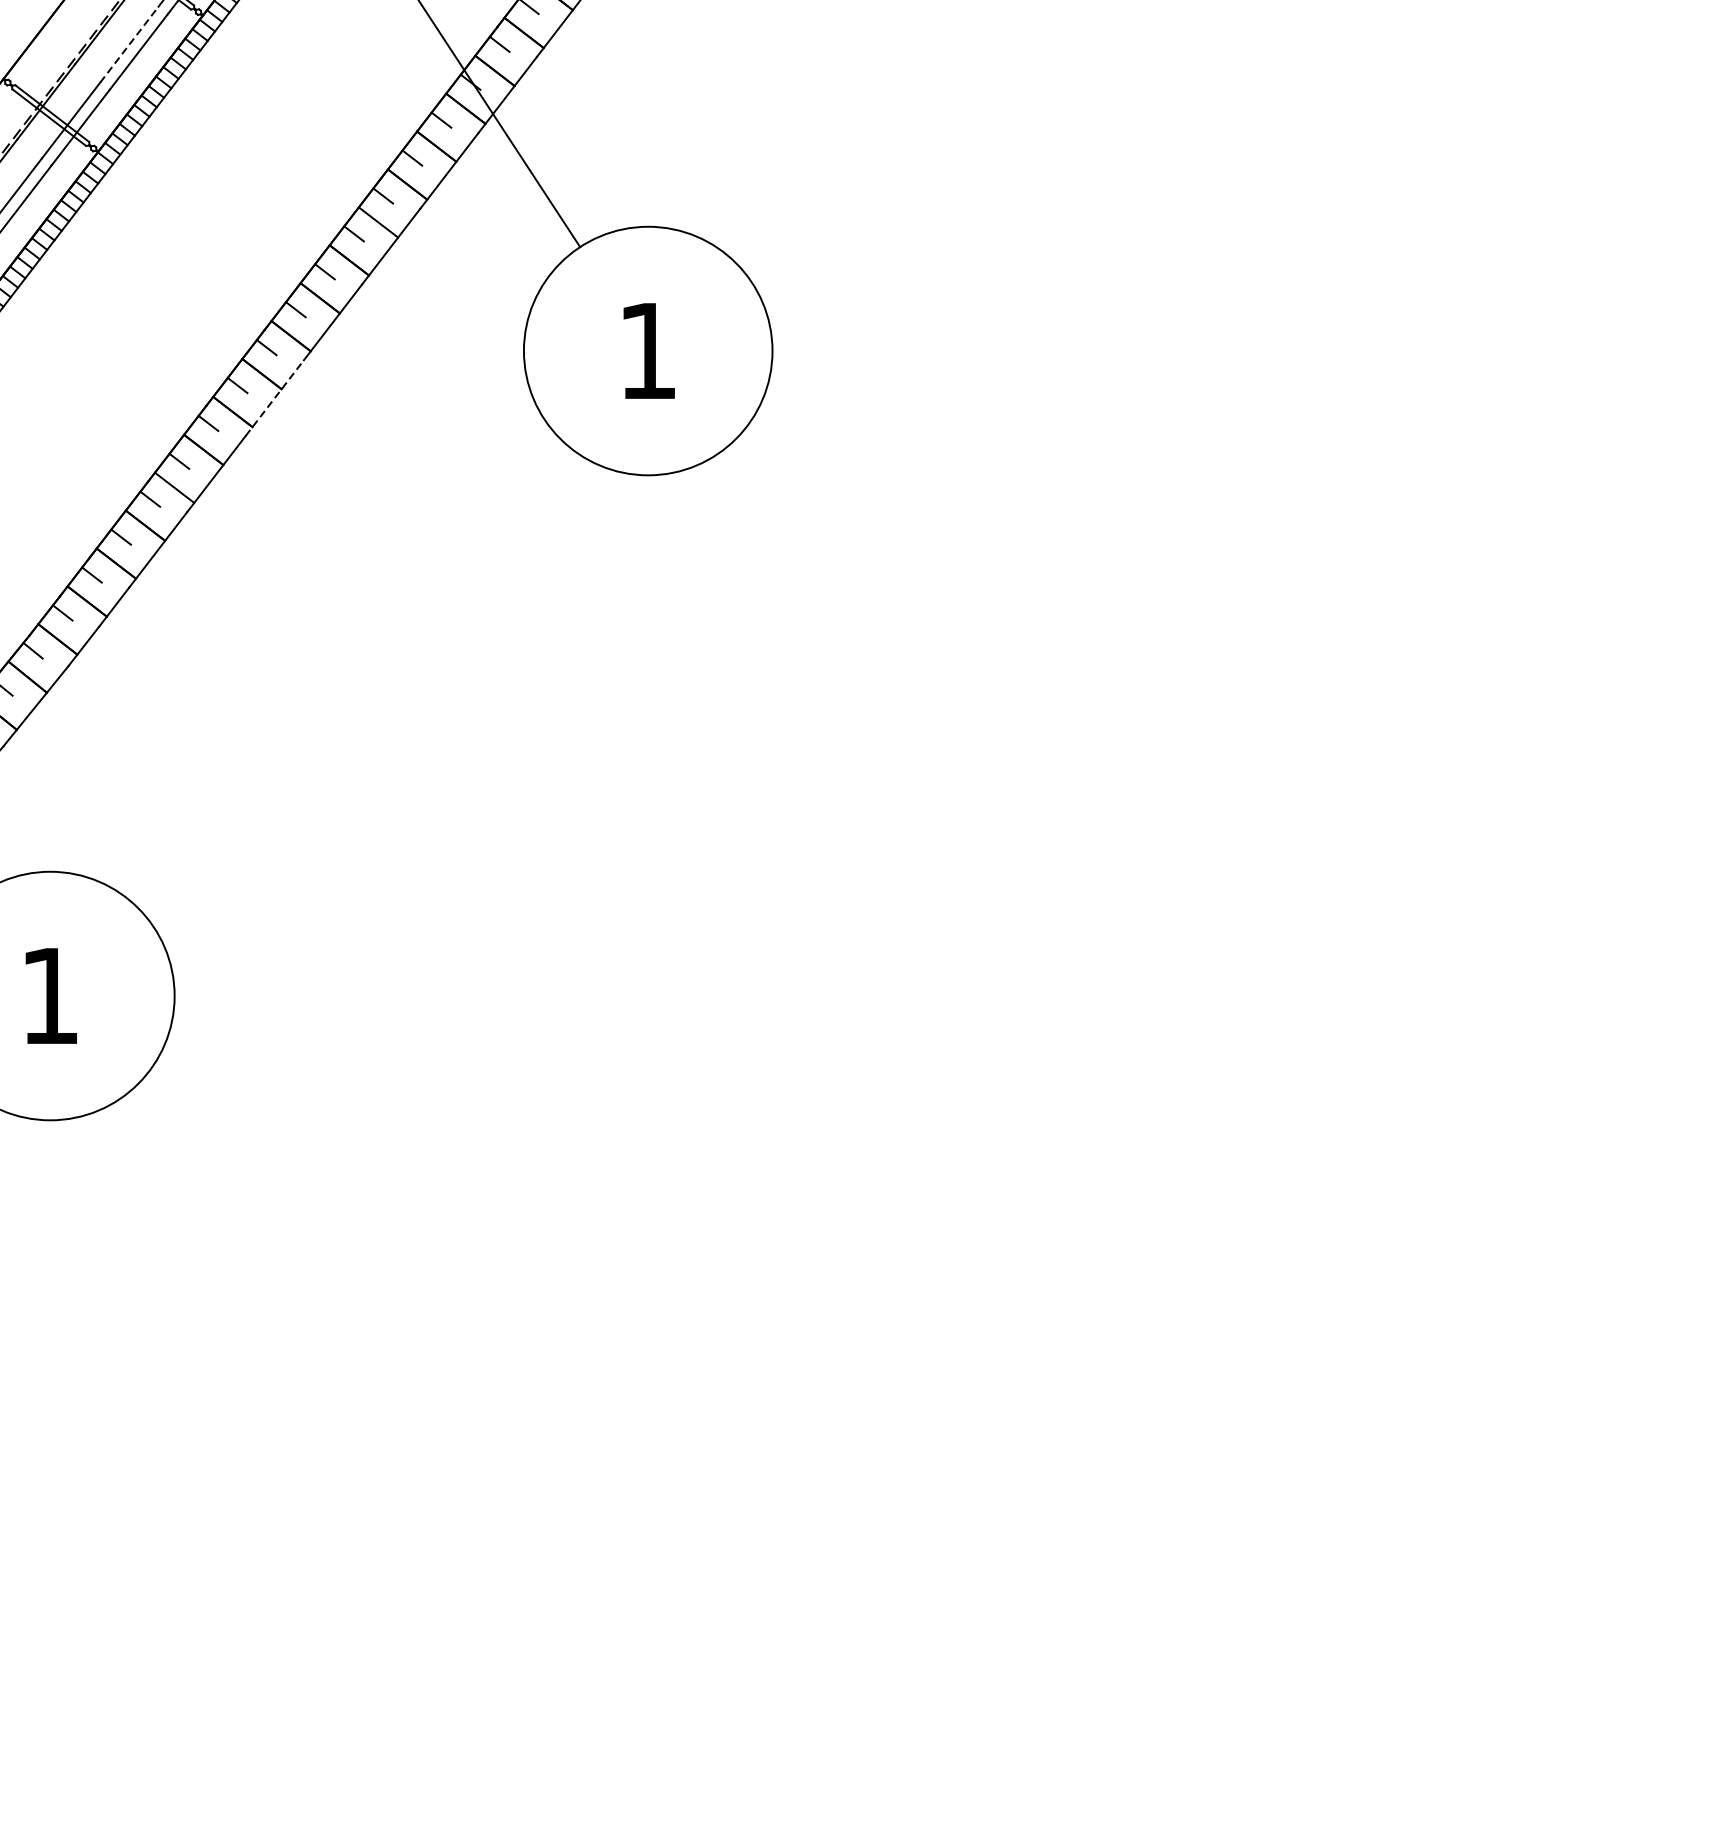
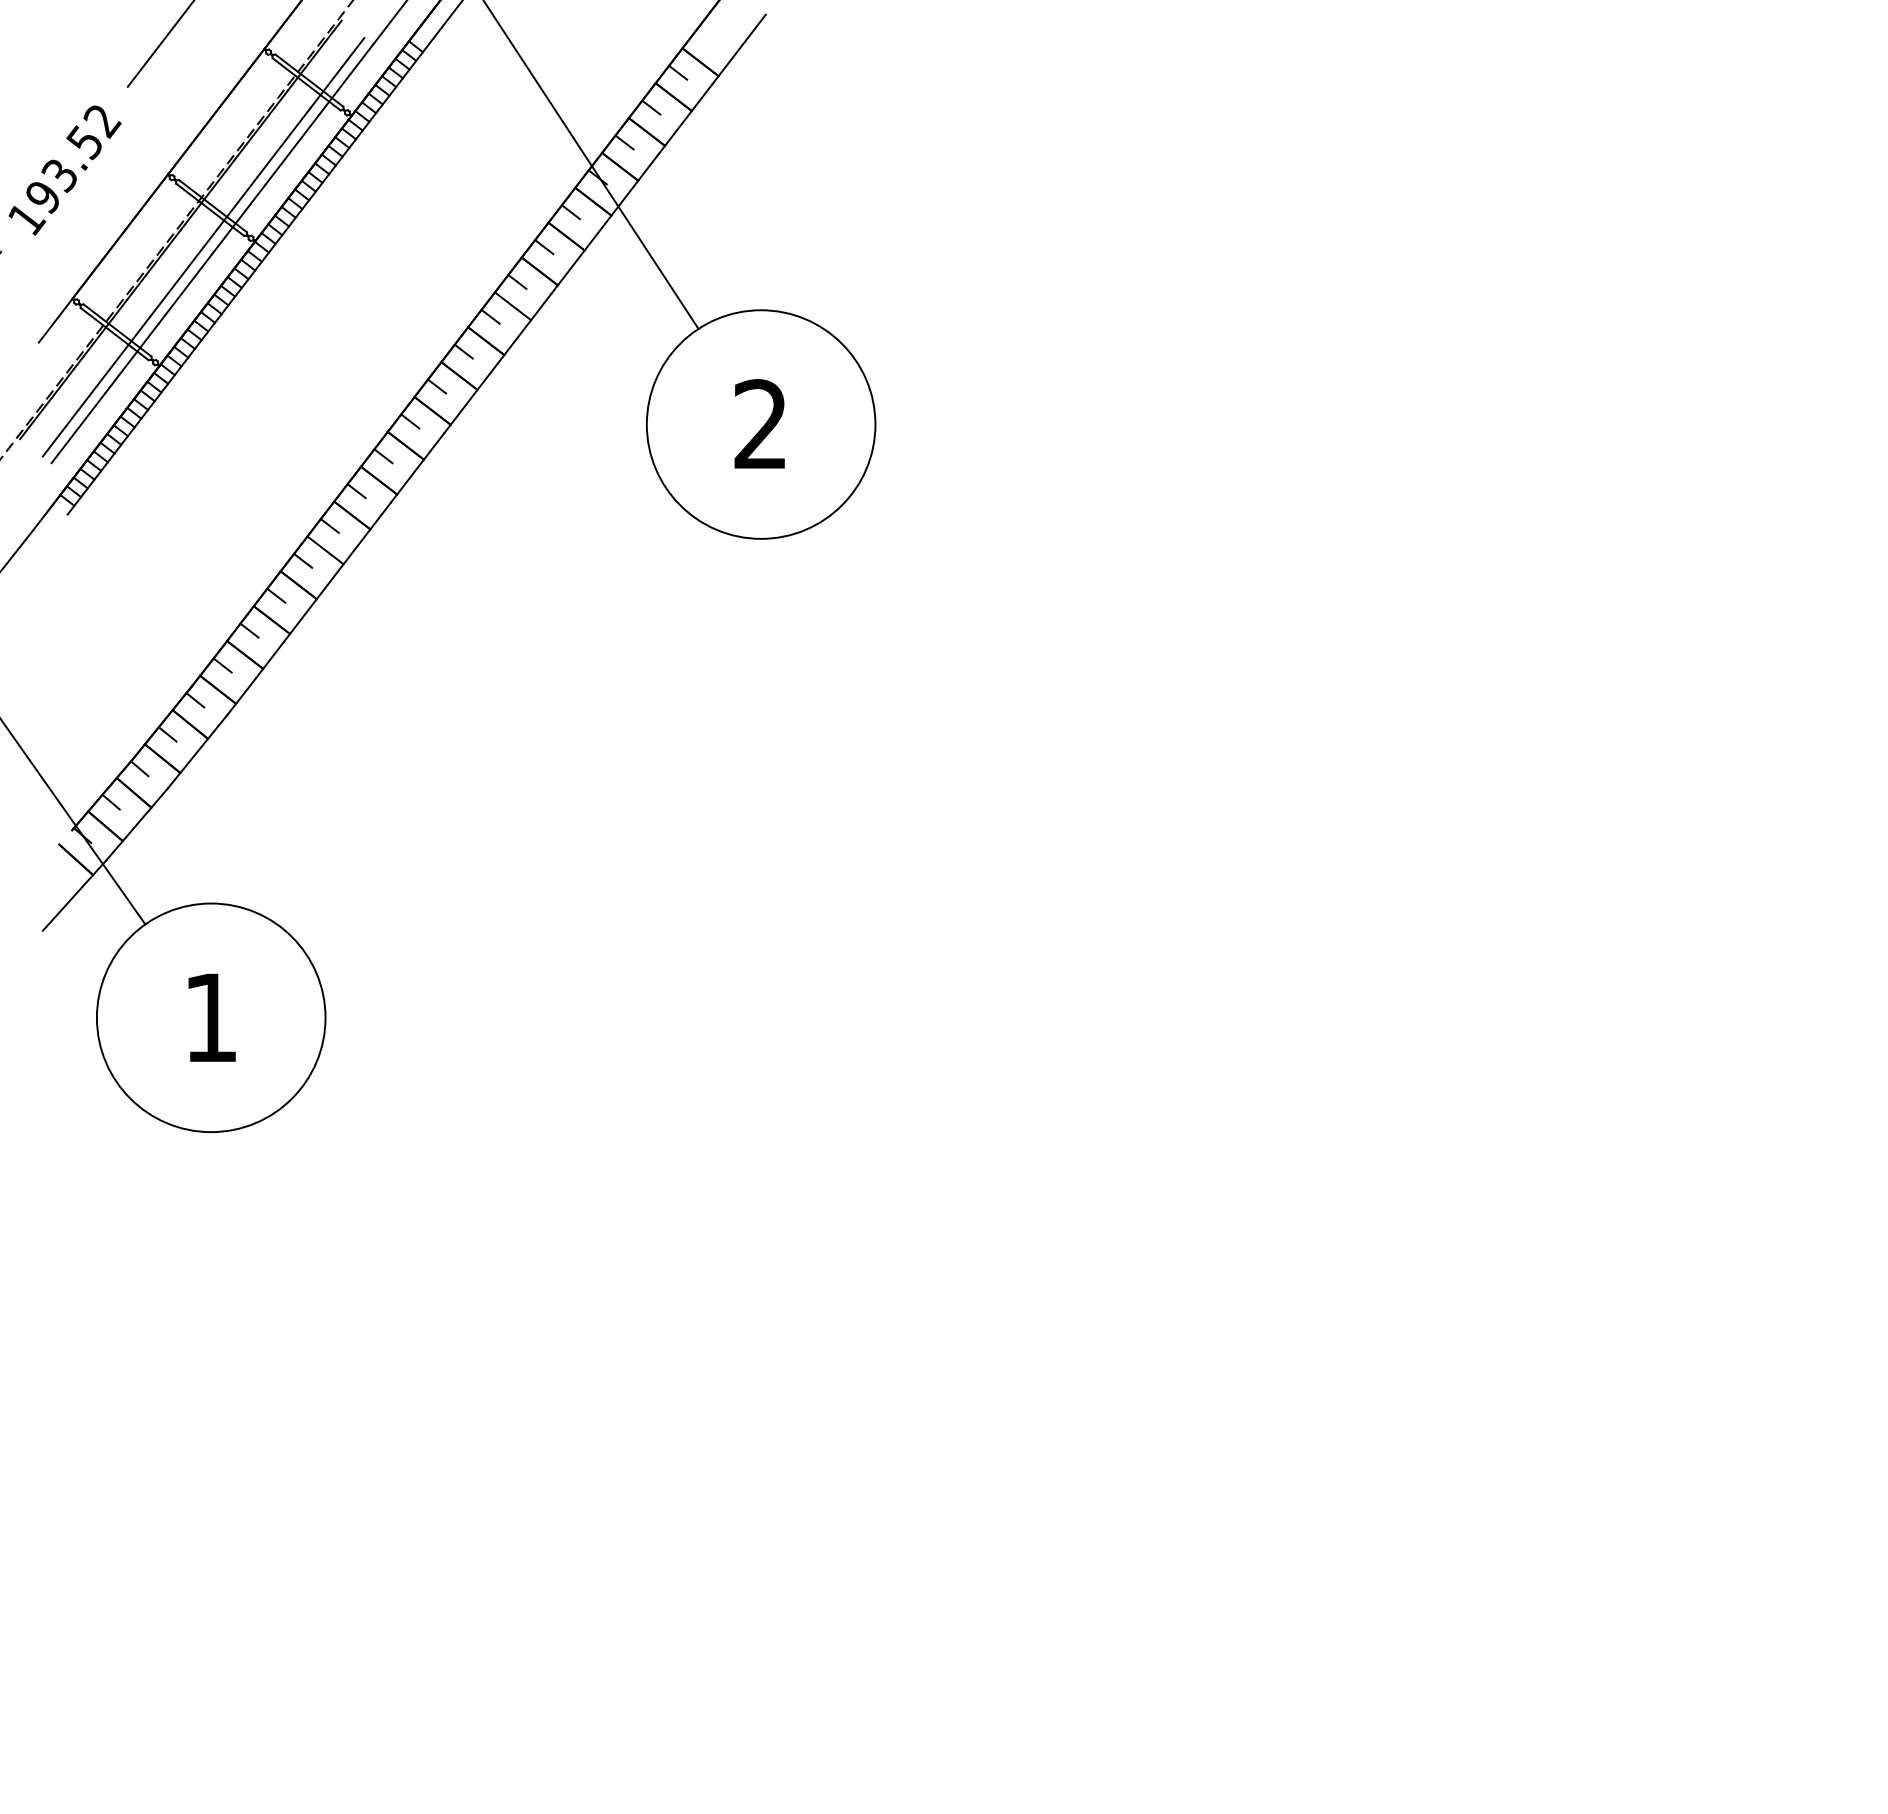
line: (128, 44) -> (283, 142), dashed -> solid
text: (646, 349) -> (759, 423), 1 -> 2
line: (274, 397) -> (417, 467), dashed -> solid

